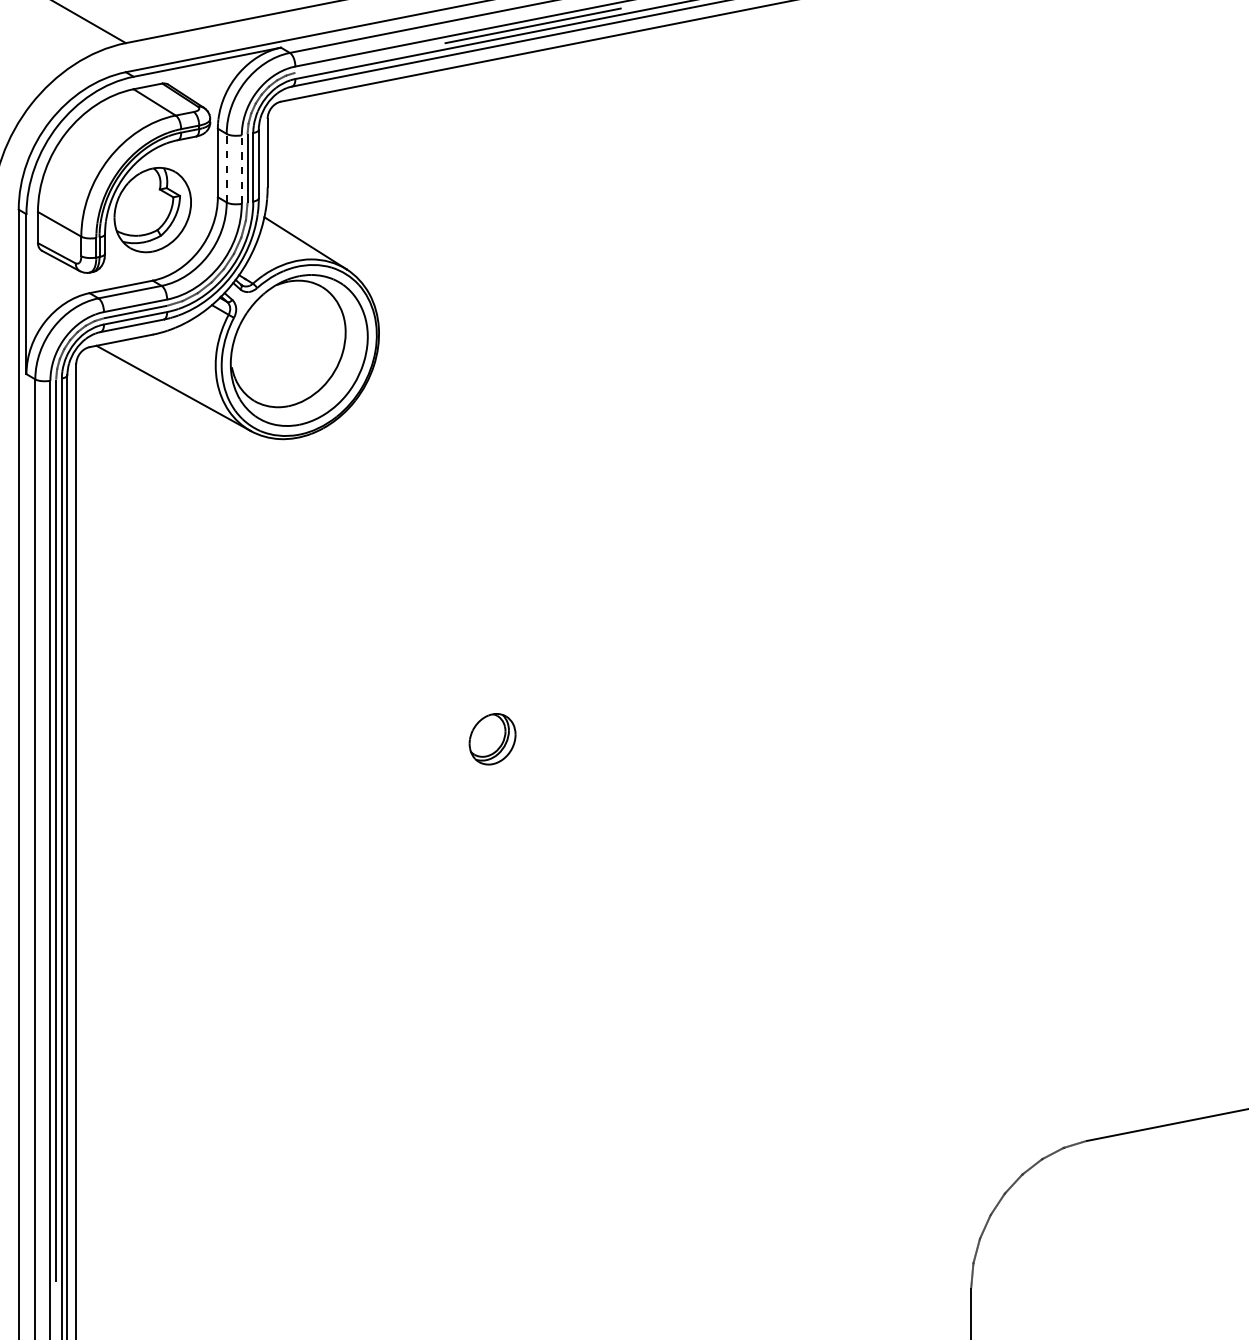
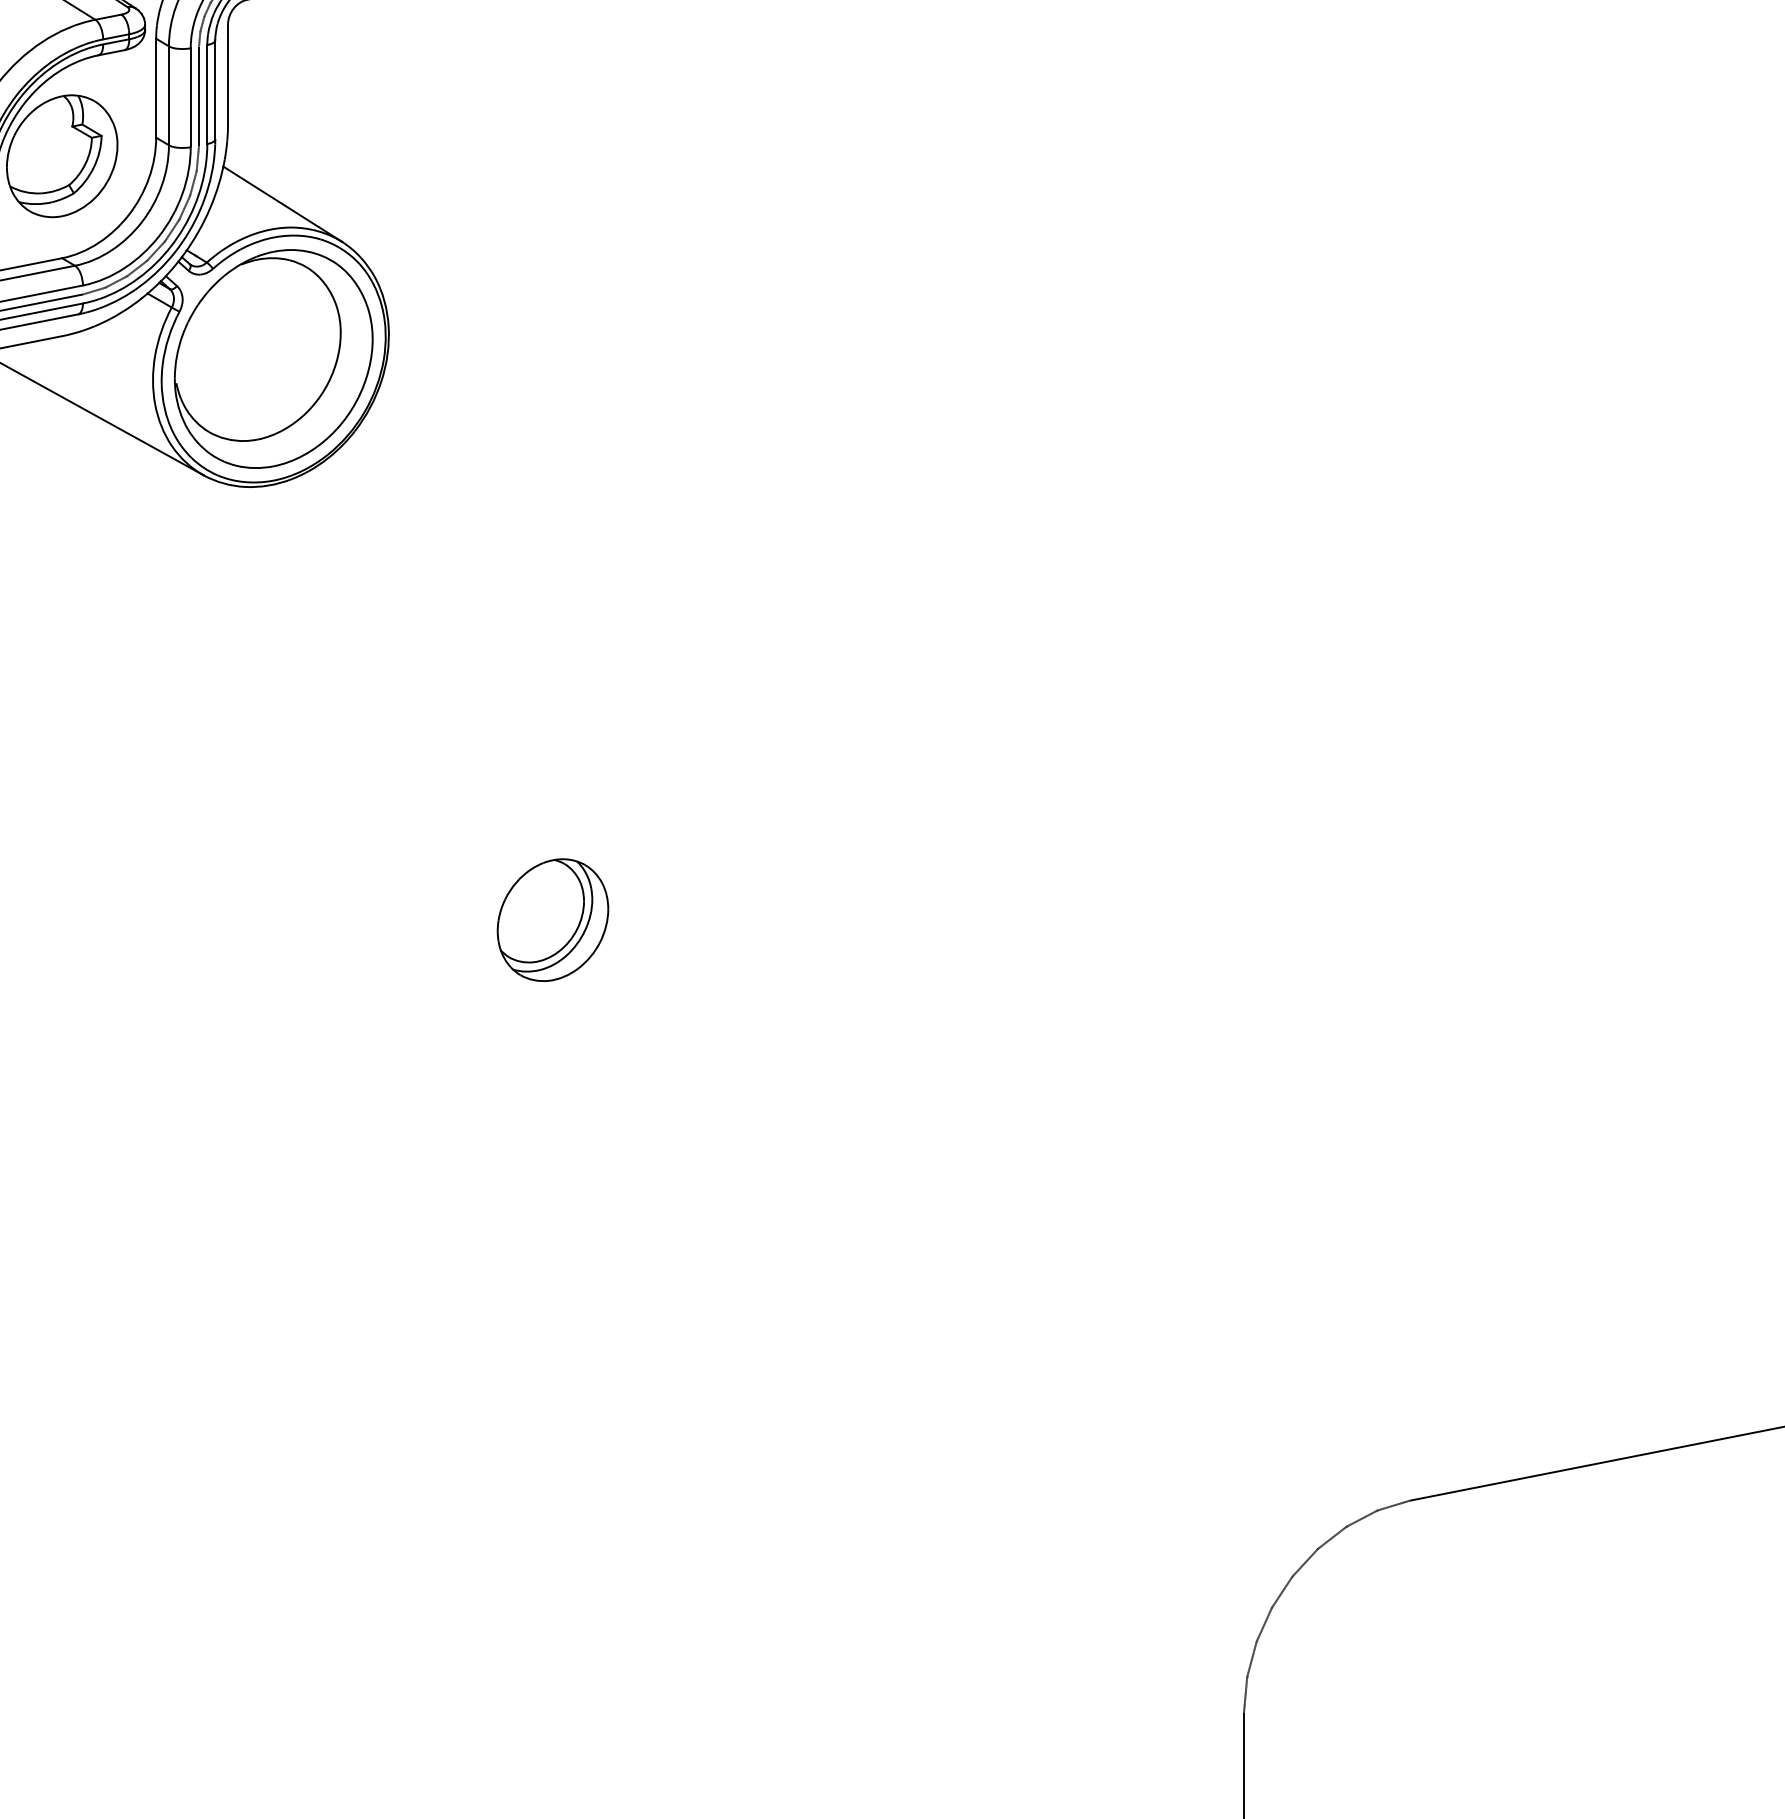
line: (226, 167) -> (168, 94), dashed -> solid
line: (241, 169) -> (190, 97), dashed -> solid
part: (492, 739) -> (552, 920), size x1.67

